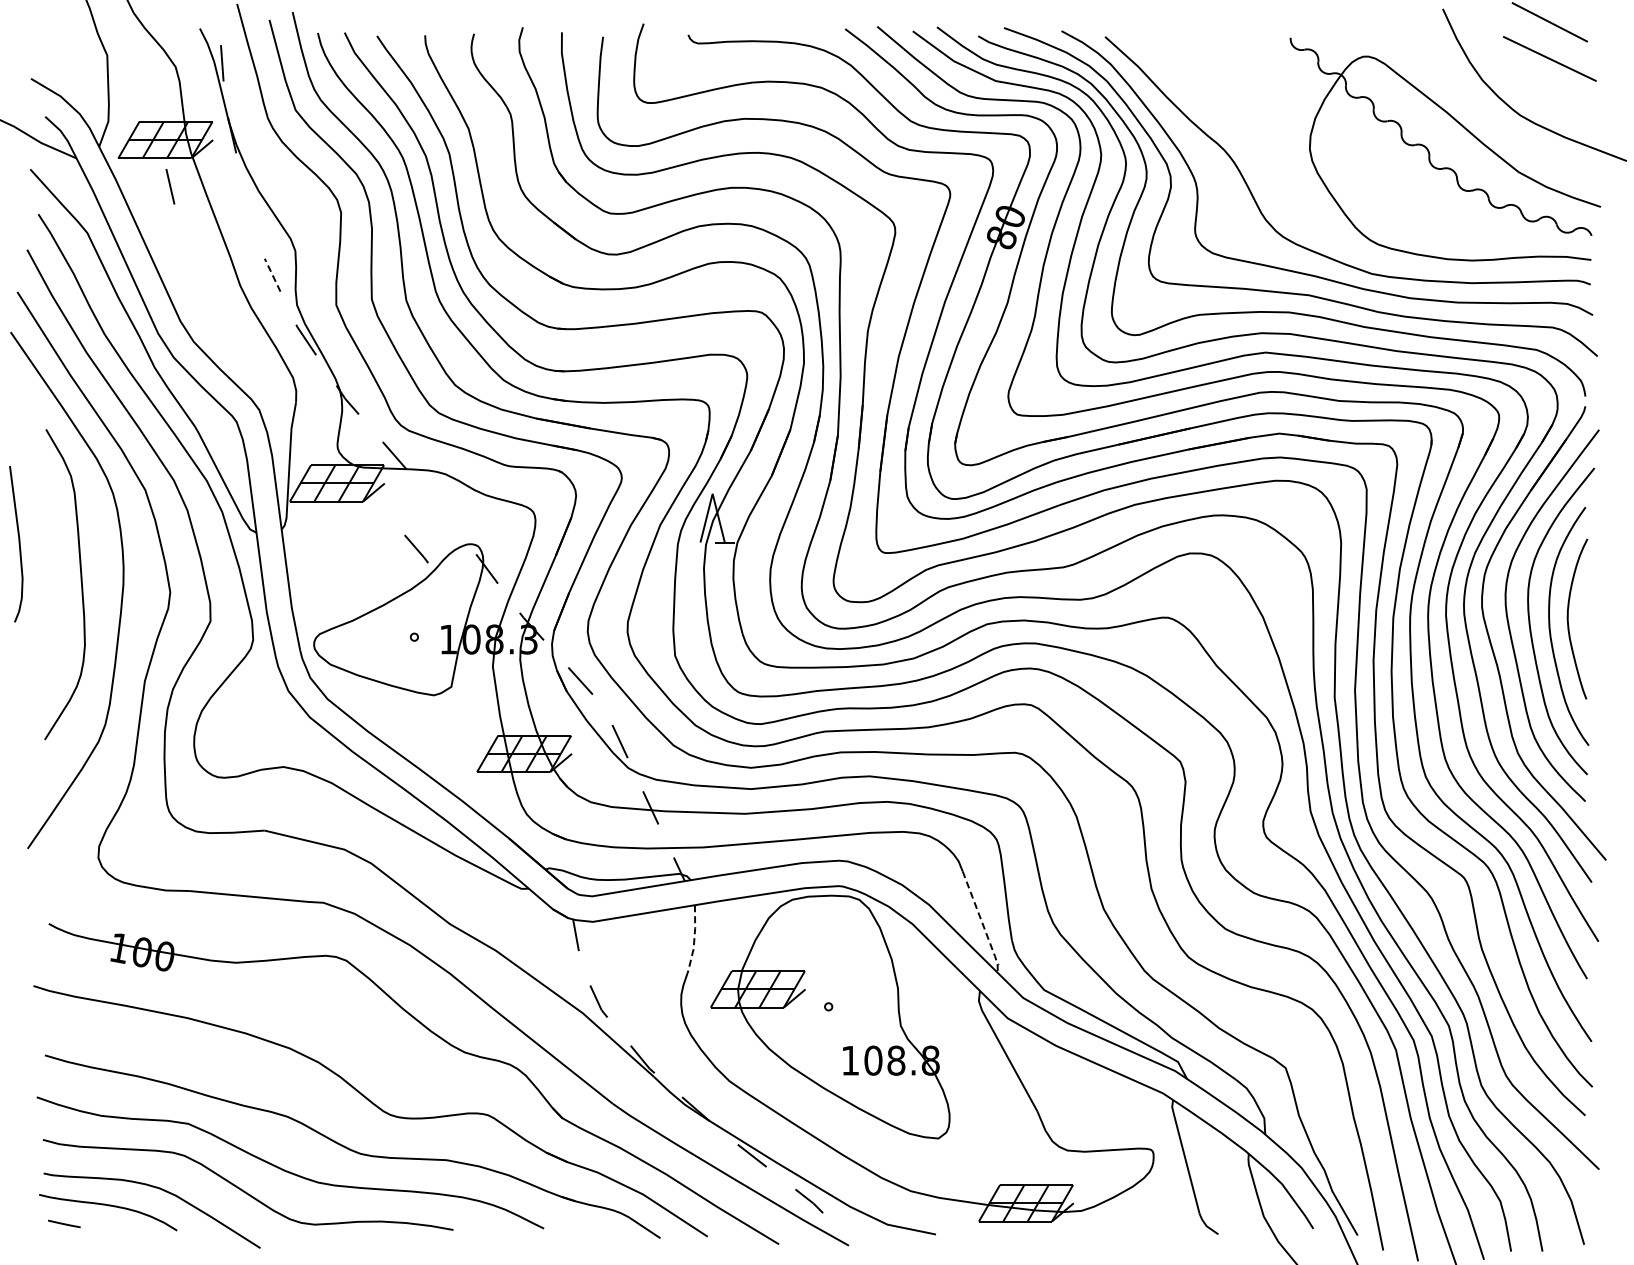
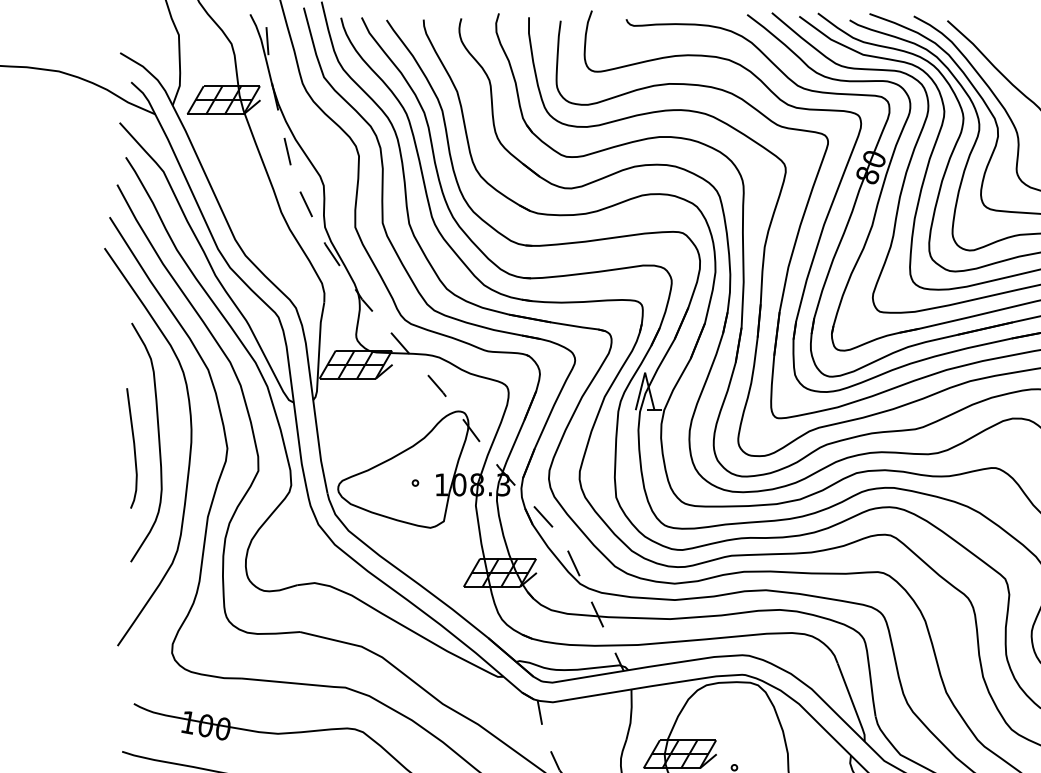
line: (170, 186) -> (287, 151), moved
line: (272, 274) -> (306, 203), dashed -> solid
curve: (18, 544) -> (133, 448), moved
line: (416, 548) -> (437, 385), moved
line: (982, 923) -> (852, 703), dashed -> solid
line: (694, 939) -> (631, 715), dashed -> solid

